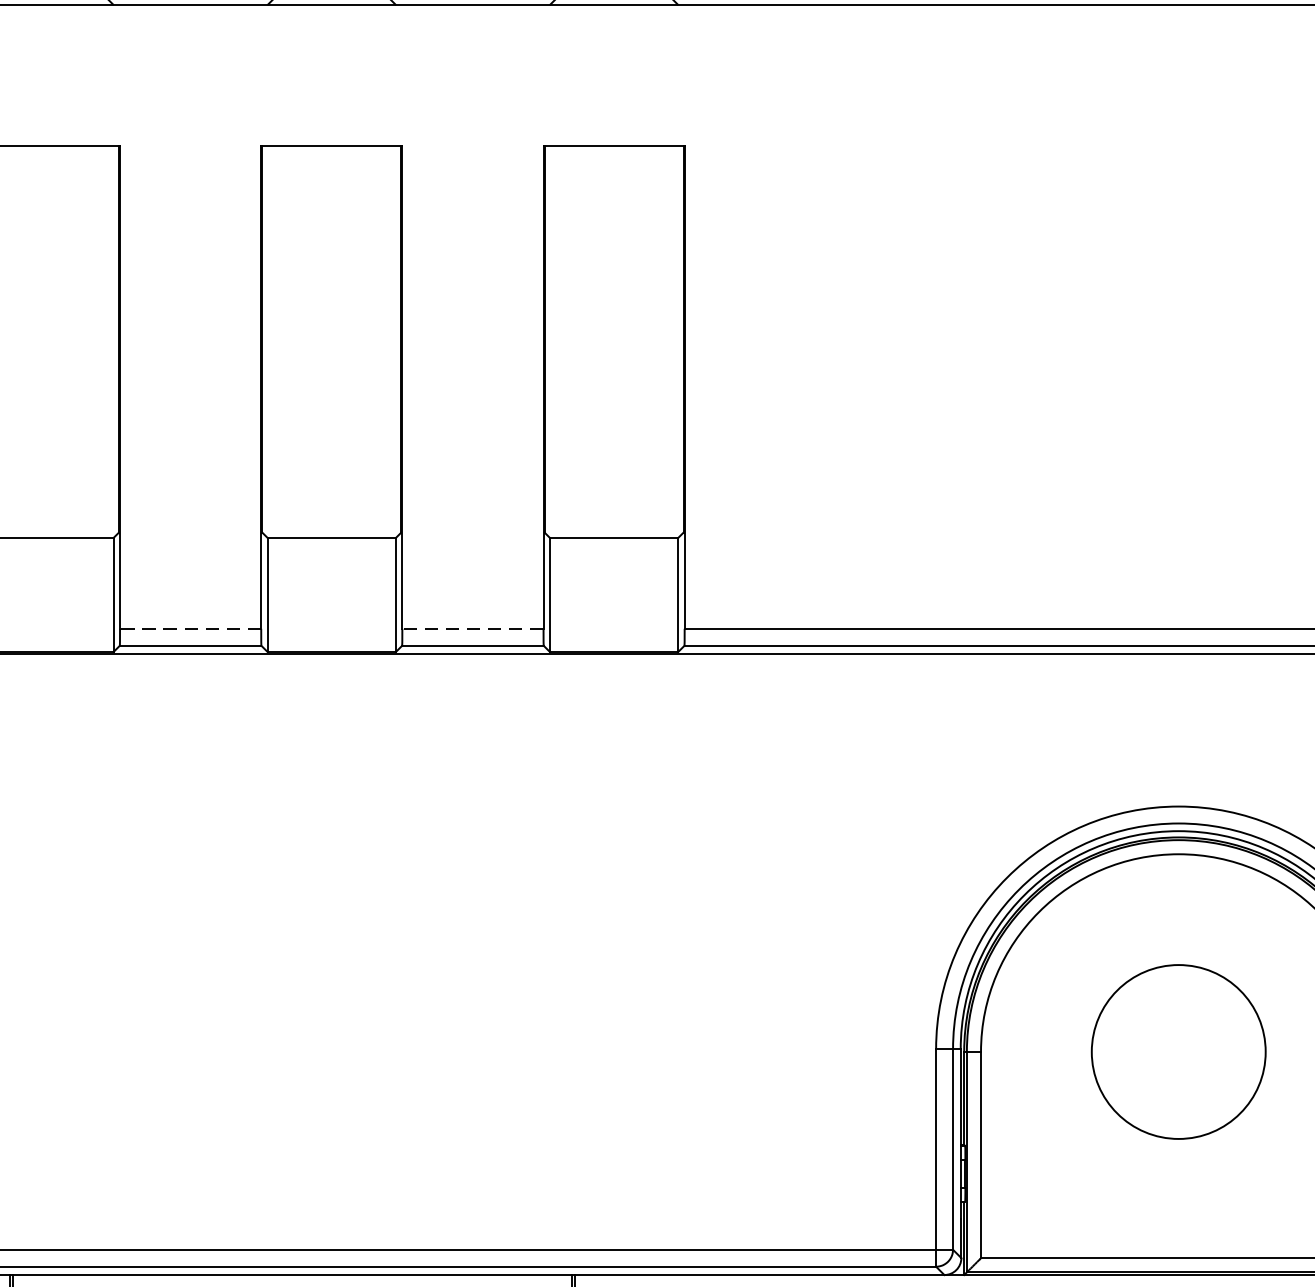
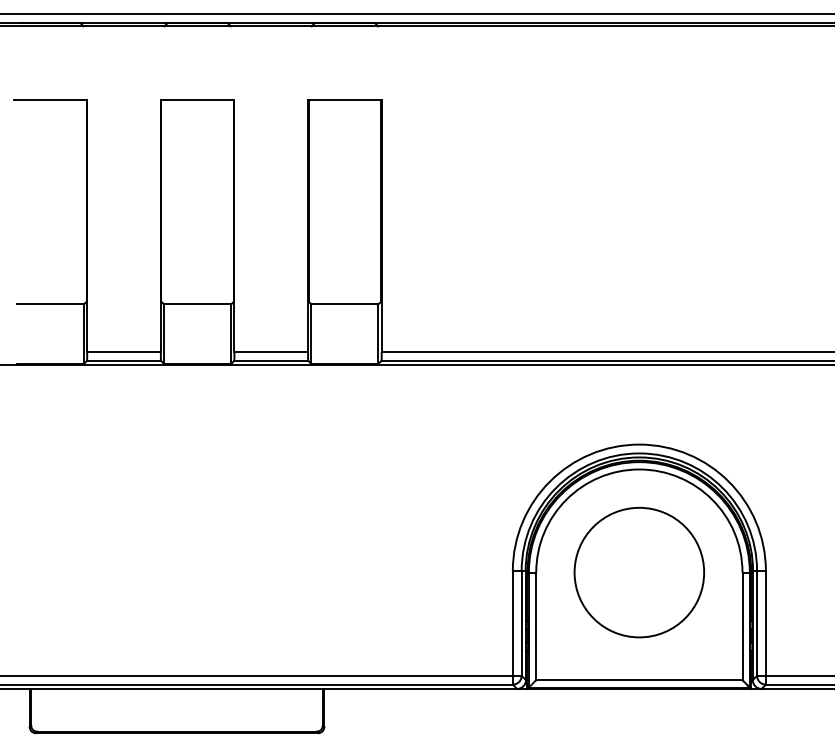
line: (191, 628) -> (124, 351), dashed -> solid
line: (473, 628) -> (271, 351), dashed -> solid
circle: (1178, 1051) -> (639, 572), size x1.43

